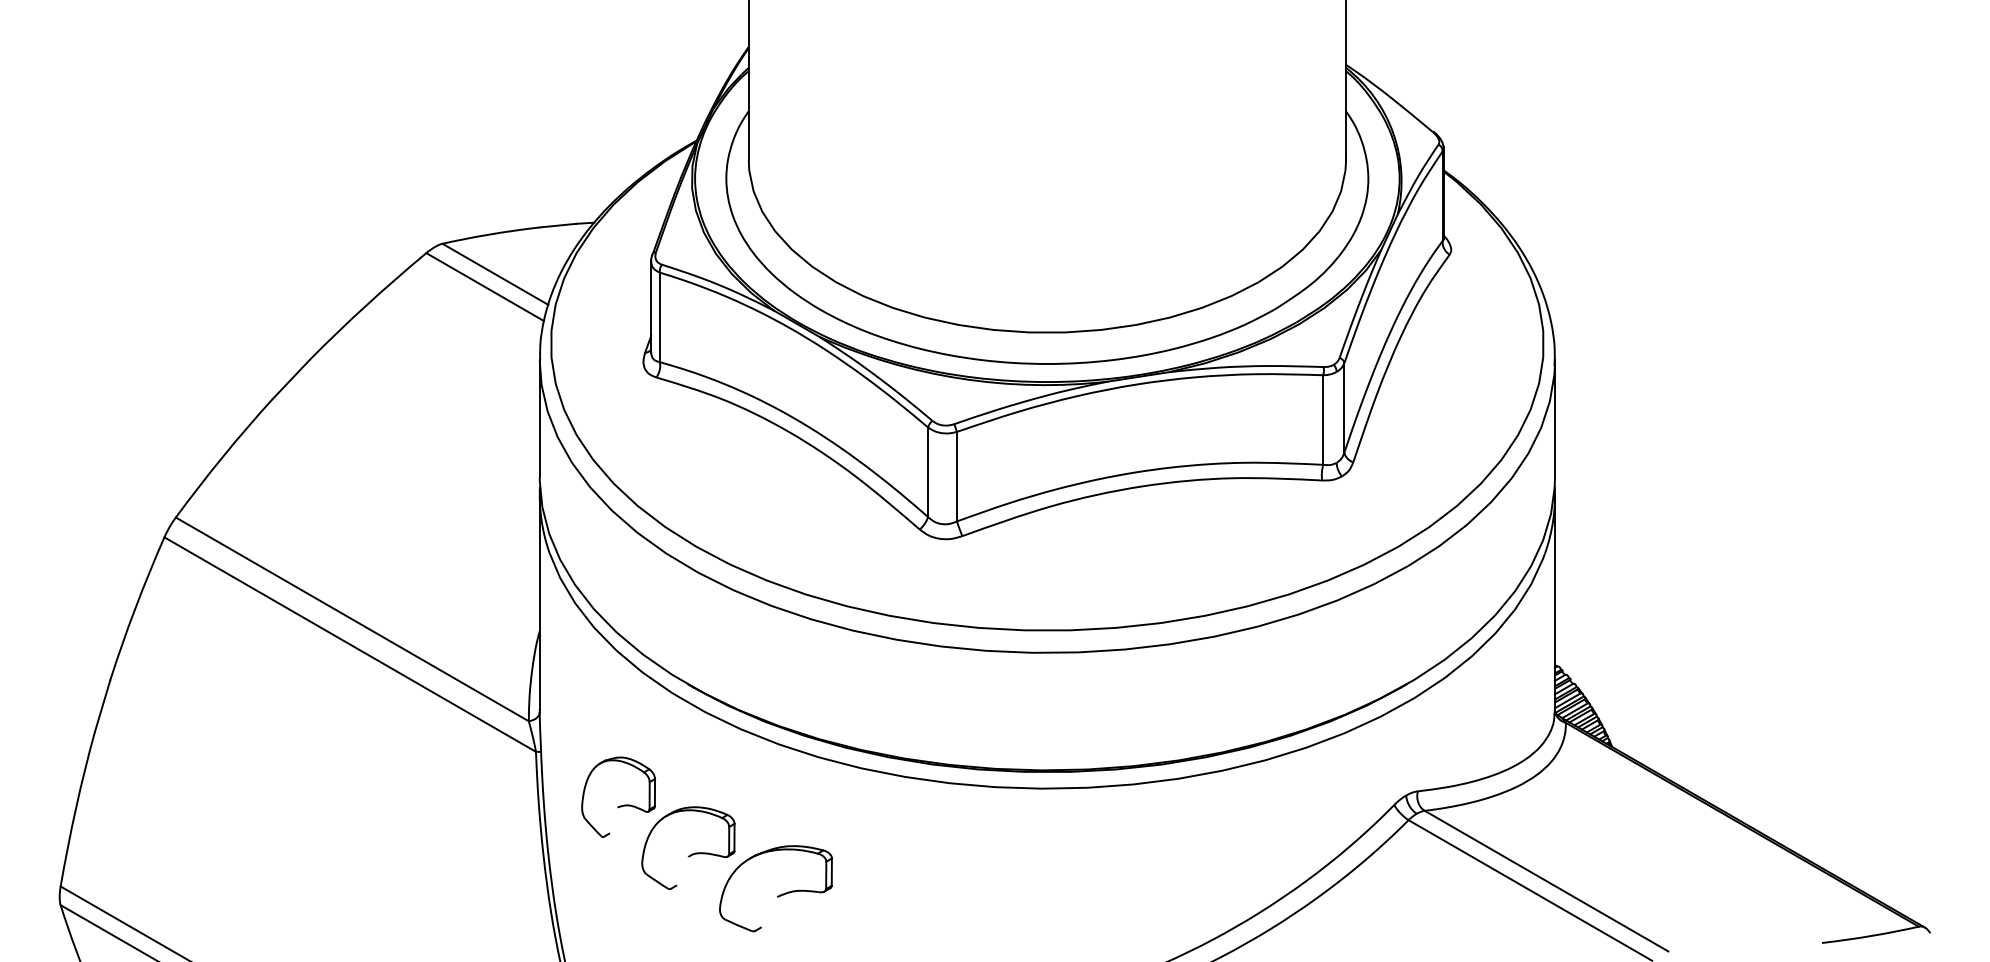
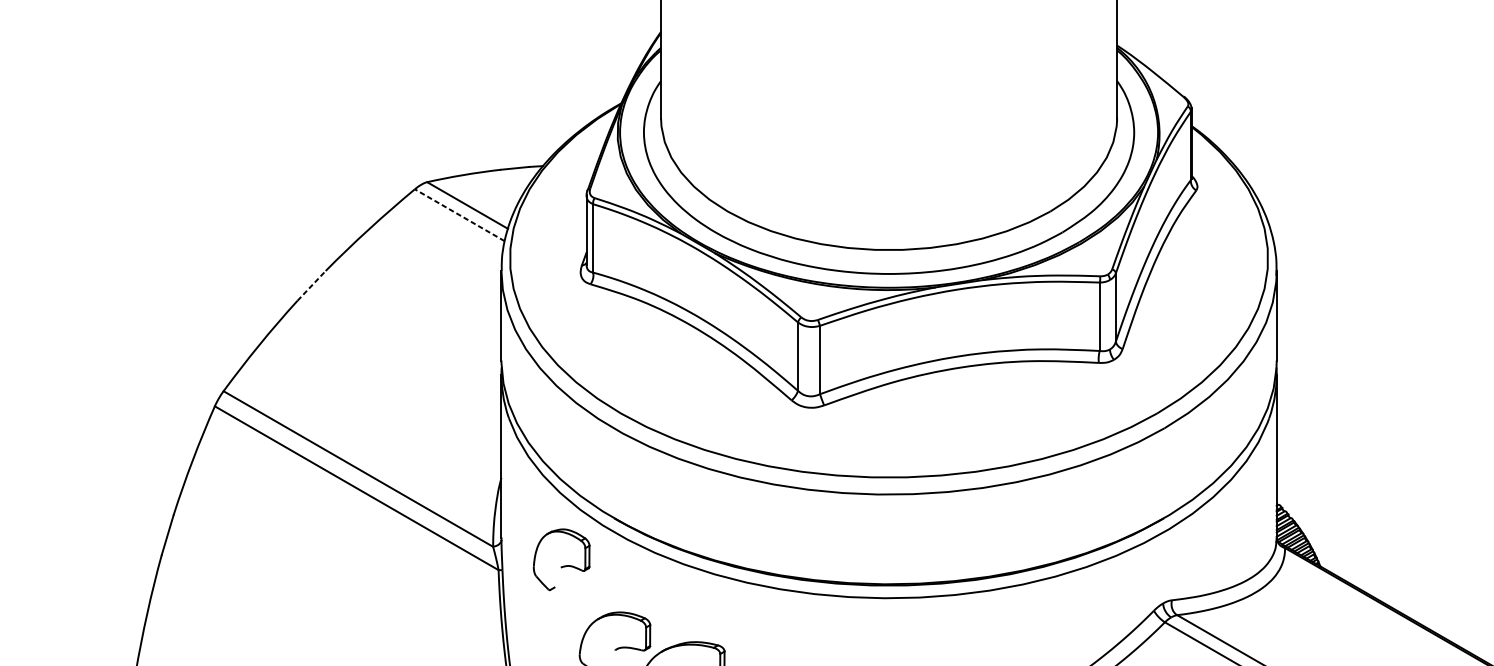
line: (485, 287) -> (460, 215), solid -> dashed
line: (291, 379) -> (311, 285), solid -> dashed
part: (619, 805) -> (562, 566), moved

